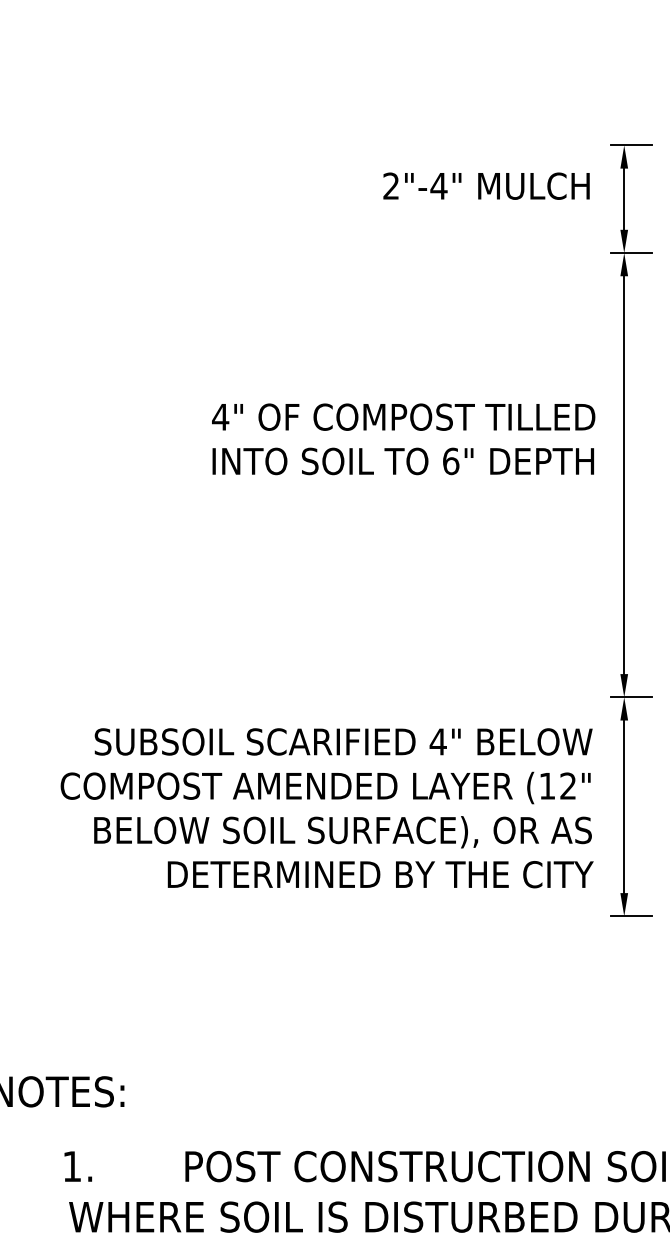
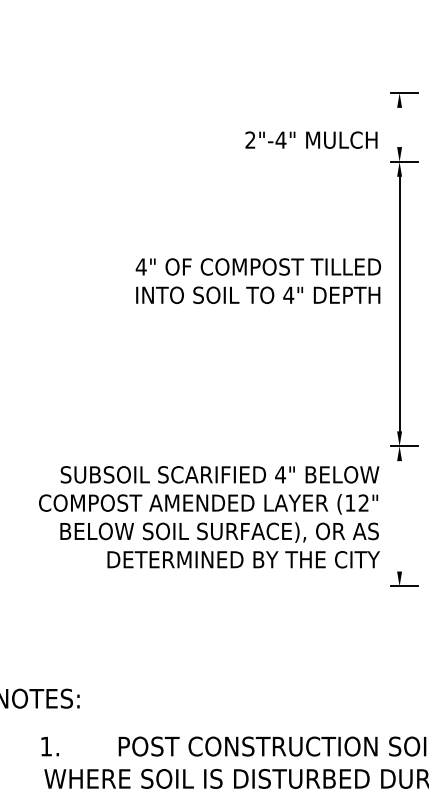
text: (486, 185) -> (311, 139), moved
line: (624, 199) -> (399, 127), removed
text: (450, 460) -> (288, 294), 6" -> 4"
line: (624, 807) -> (399, 516), removed

